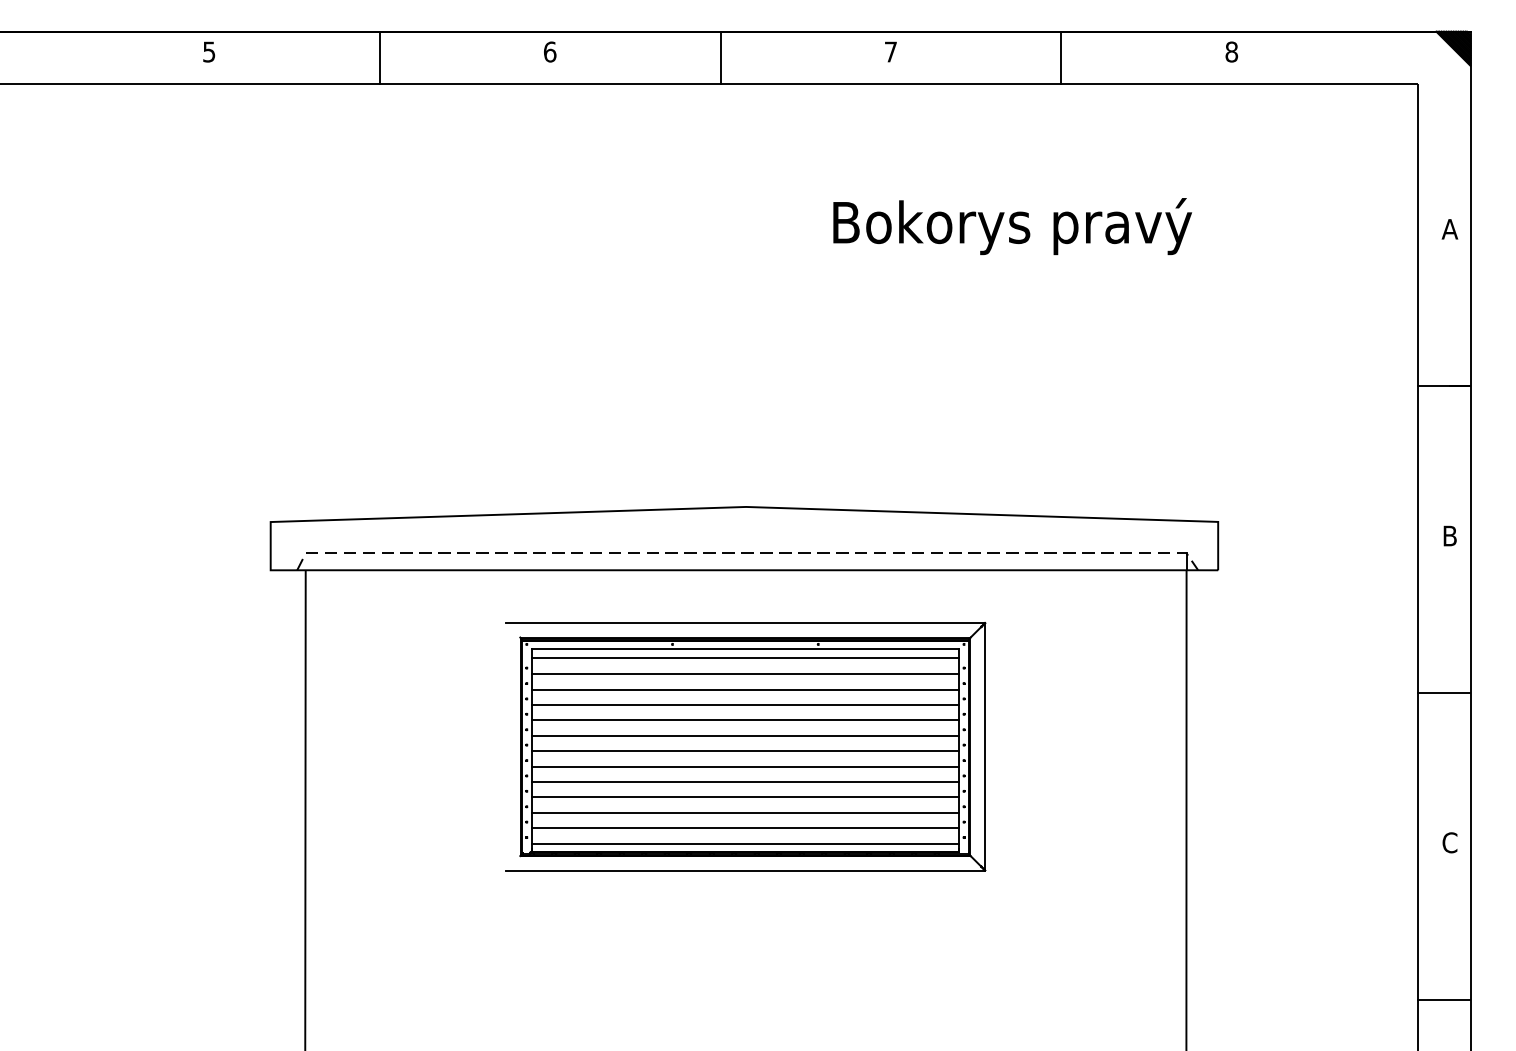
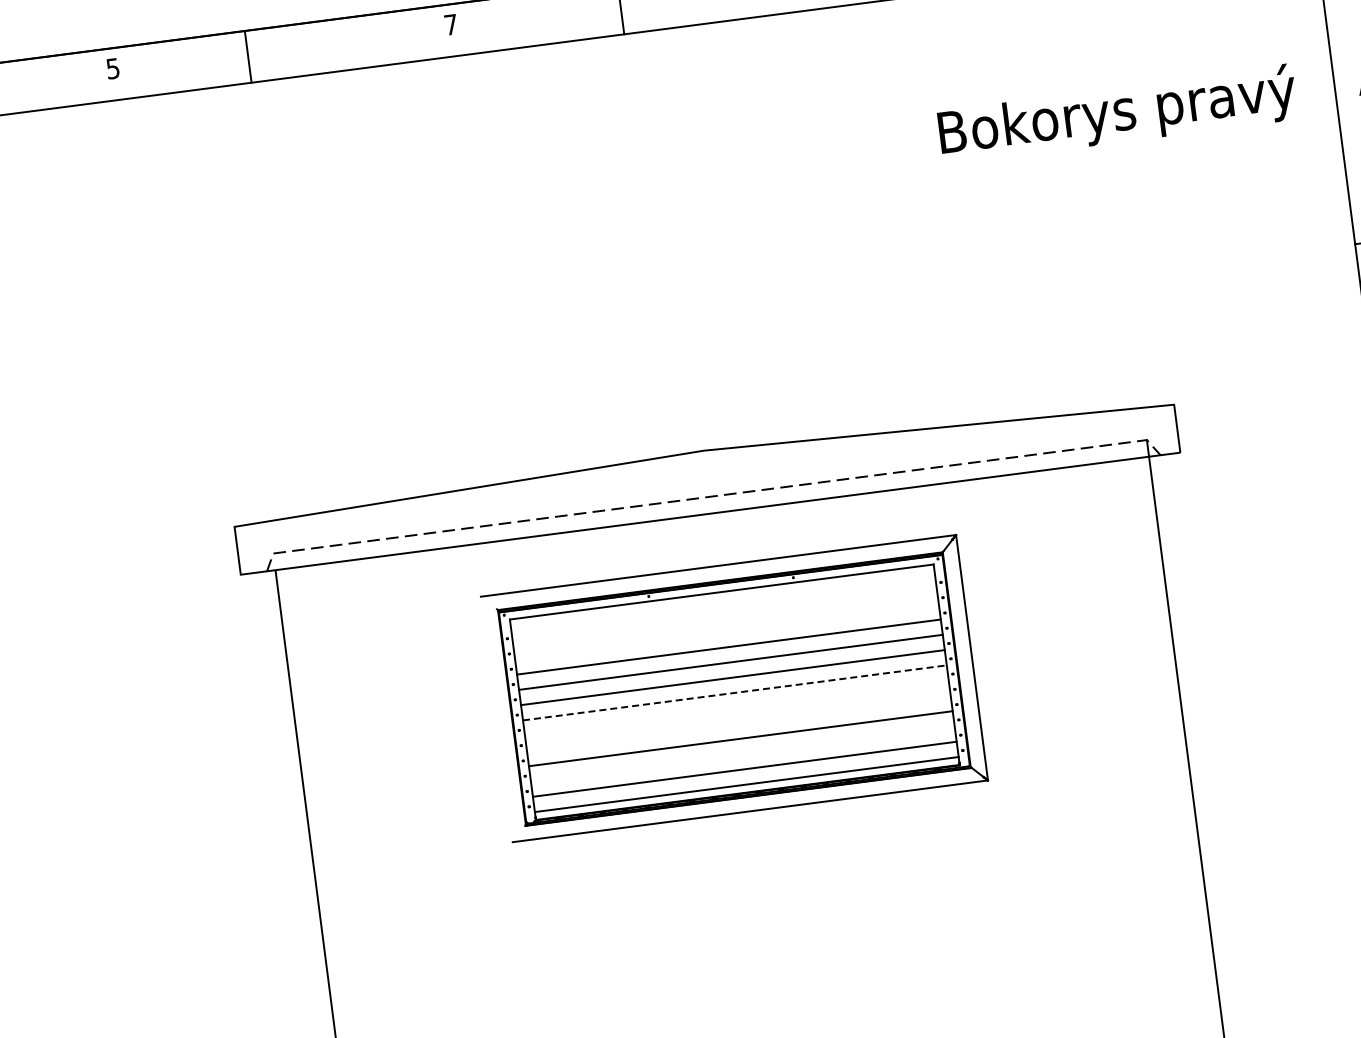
text: (550, 51) -> (451, 24), 6 -> 7
line: (379, 57) -> (247, 56), moved
text: (1012, 226) -> (1117, 114), moved
line: (745, 658) -> (723, 601), removed
line: (745, 674) -> (725, 616), removed
line: (745, 689) -> (726, 631), removed
line: (745, 751) -> (734, 693), solid -> dashed
line: (745, 766) -> (736, 708), removed
line: (745, 781) -> (738, 723), removed
line: (745, 812) -> (742, 753), removed

